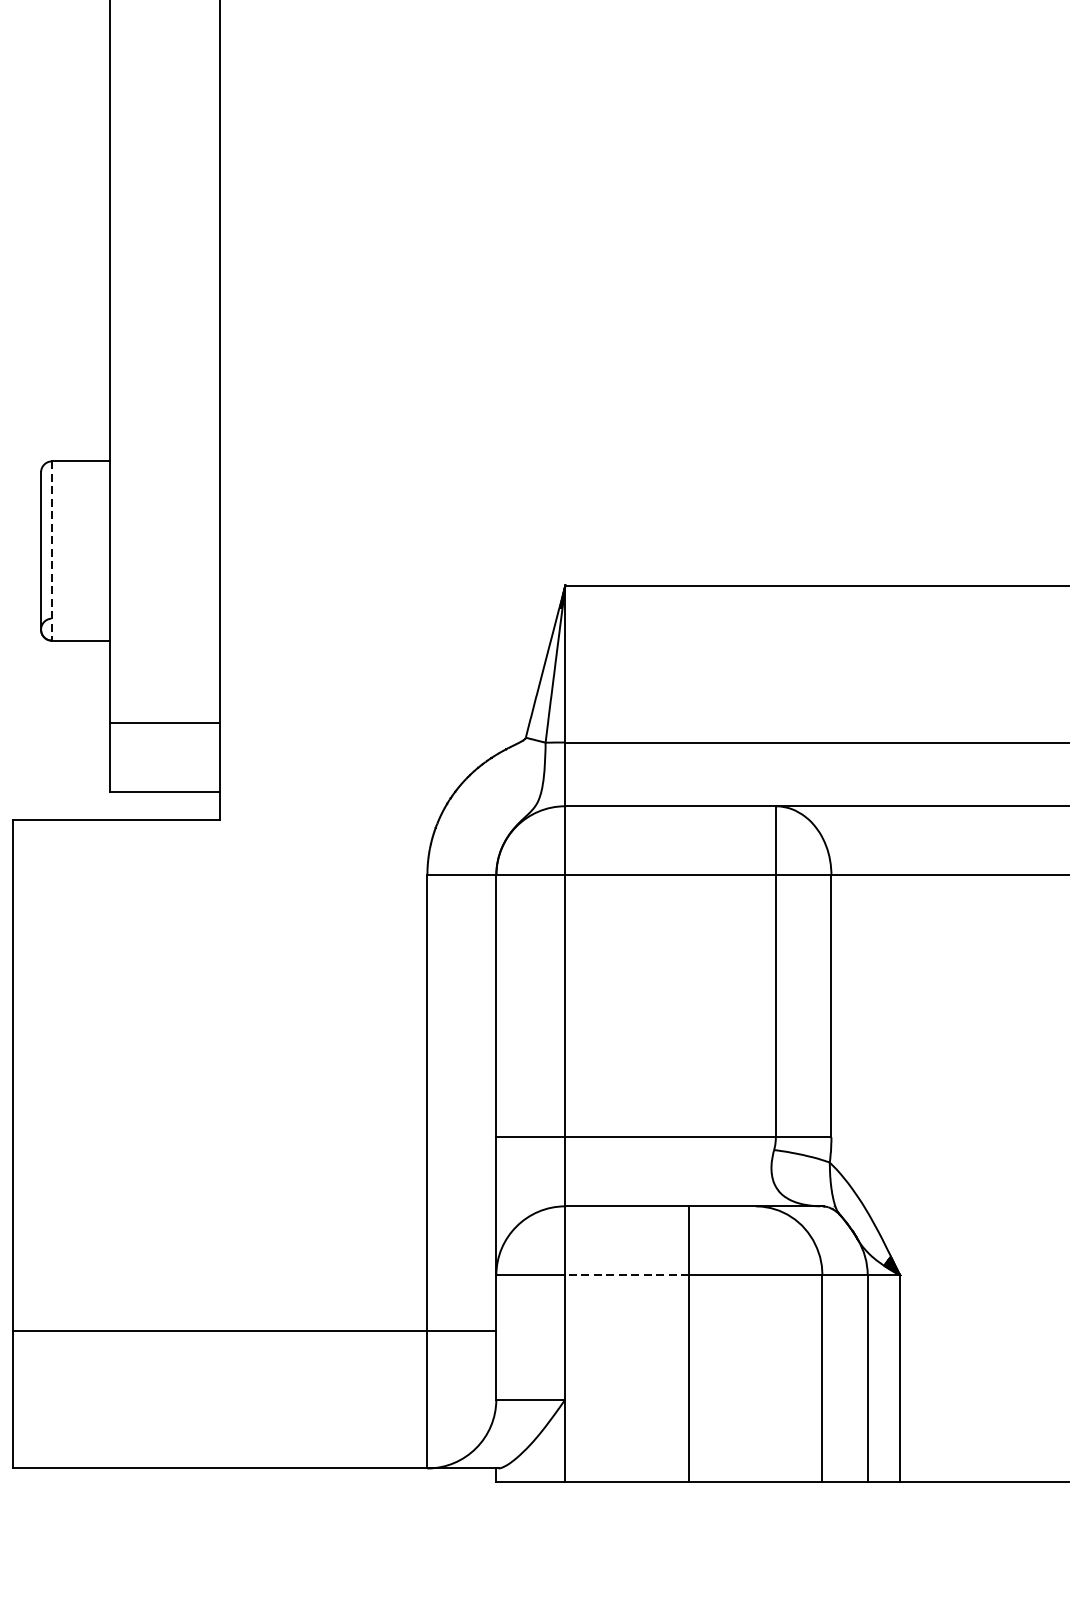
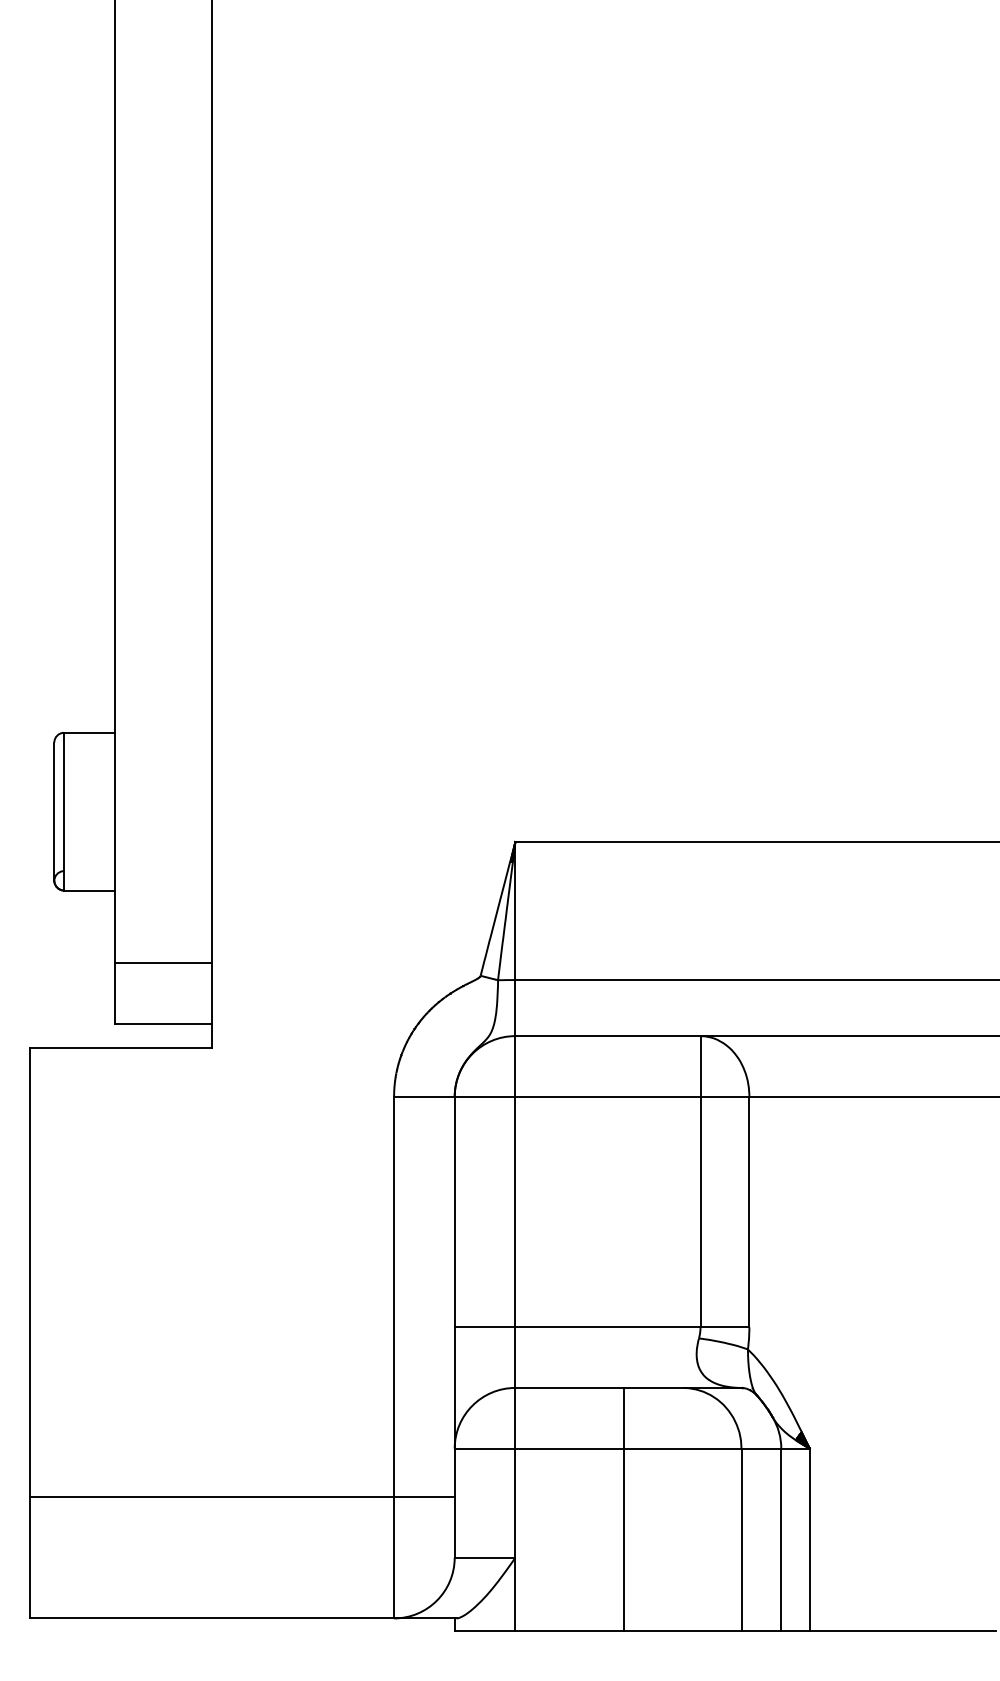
line: (52, 550) -> (64, 811), dashed -> solid
line: (626, 1275) -> (569, 1448), dashed -> solid

